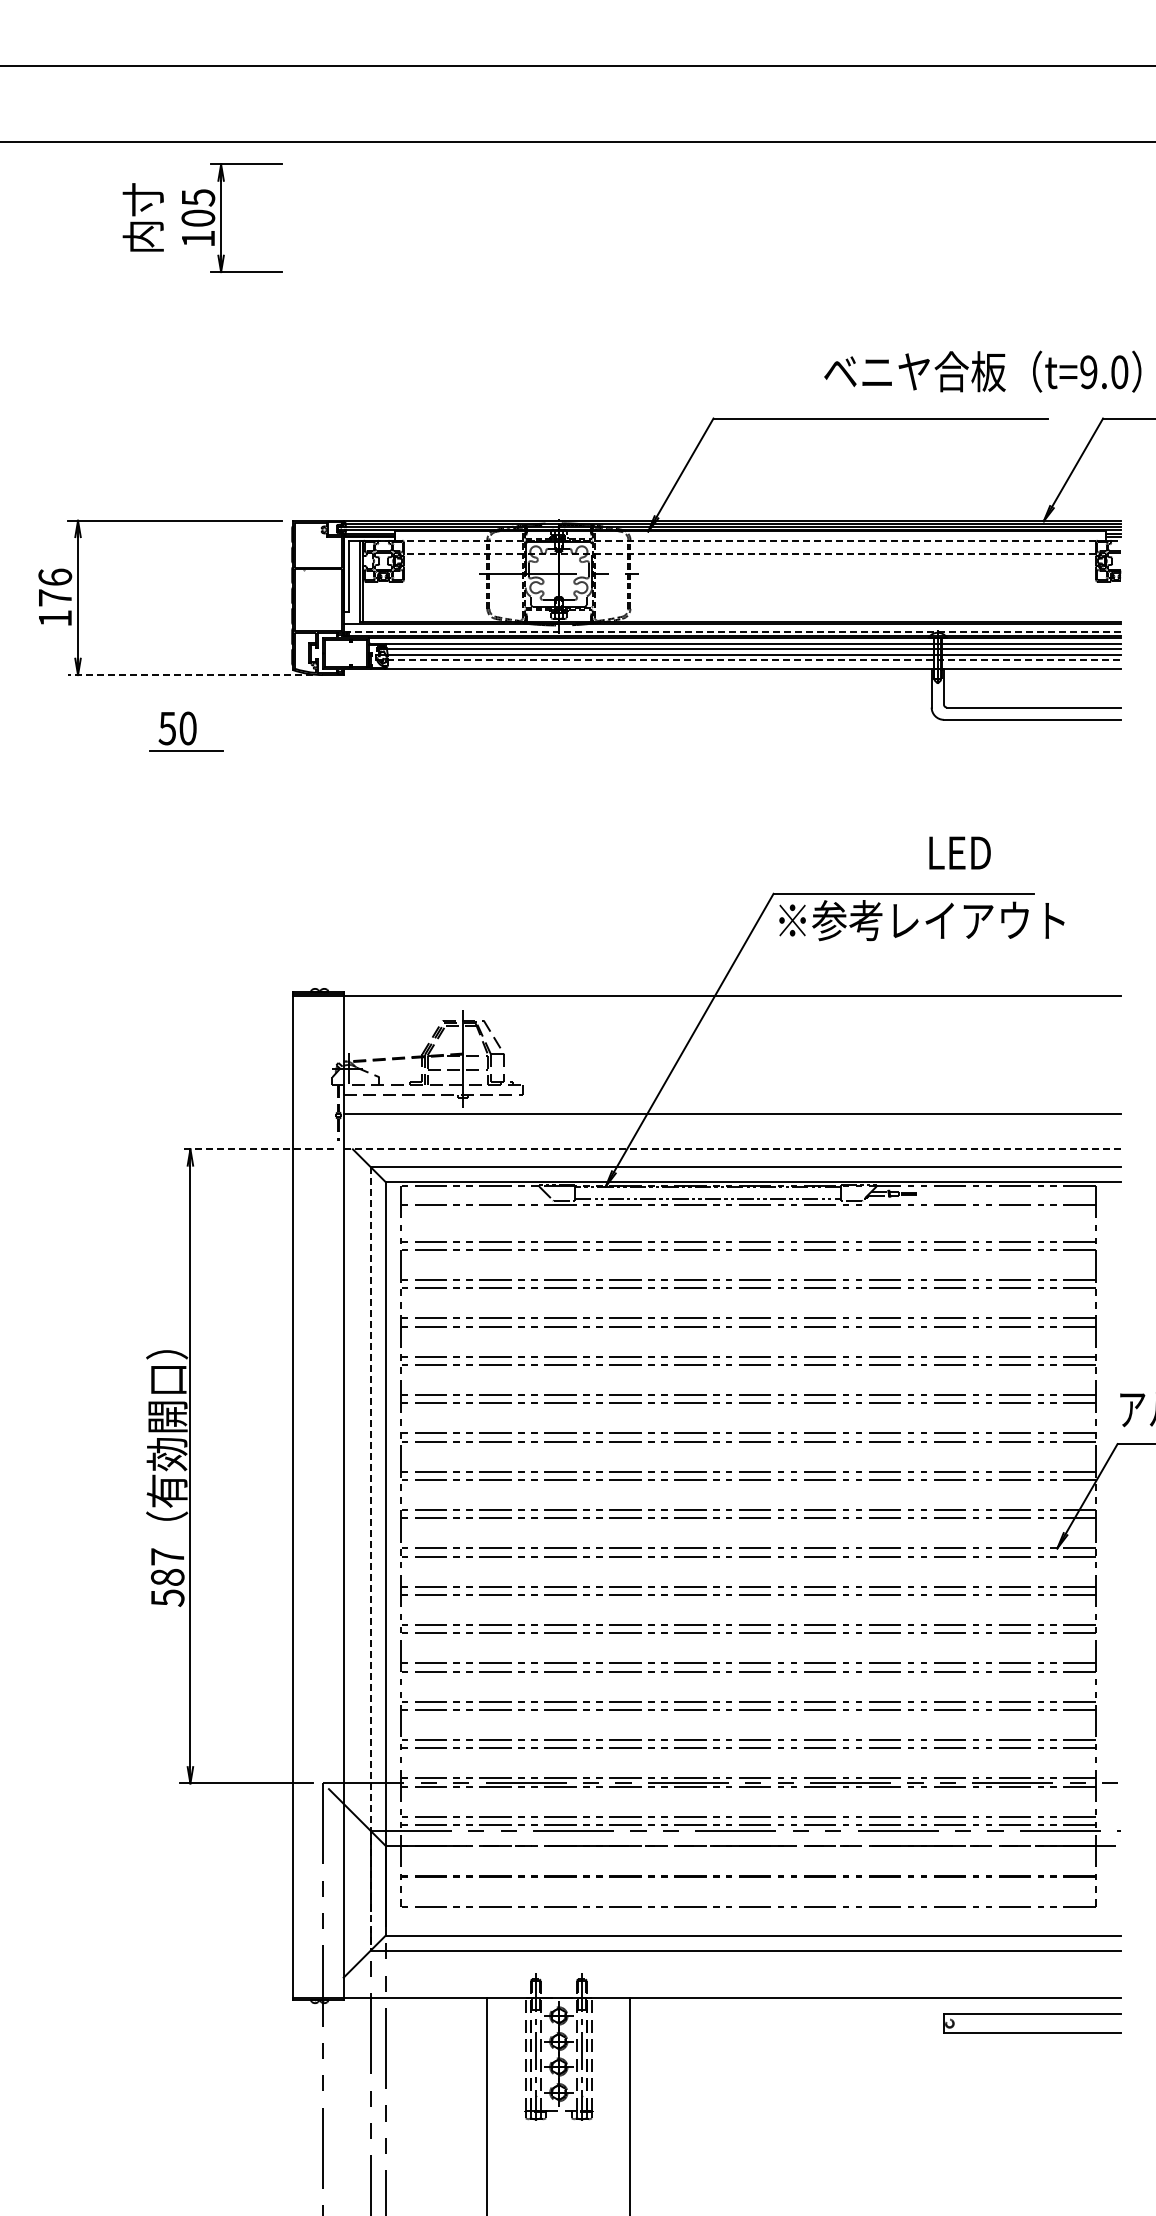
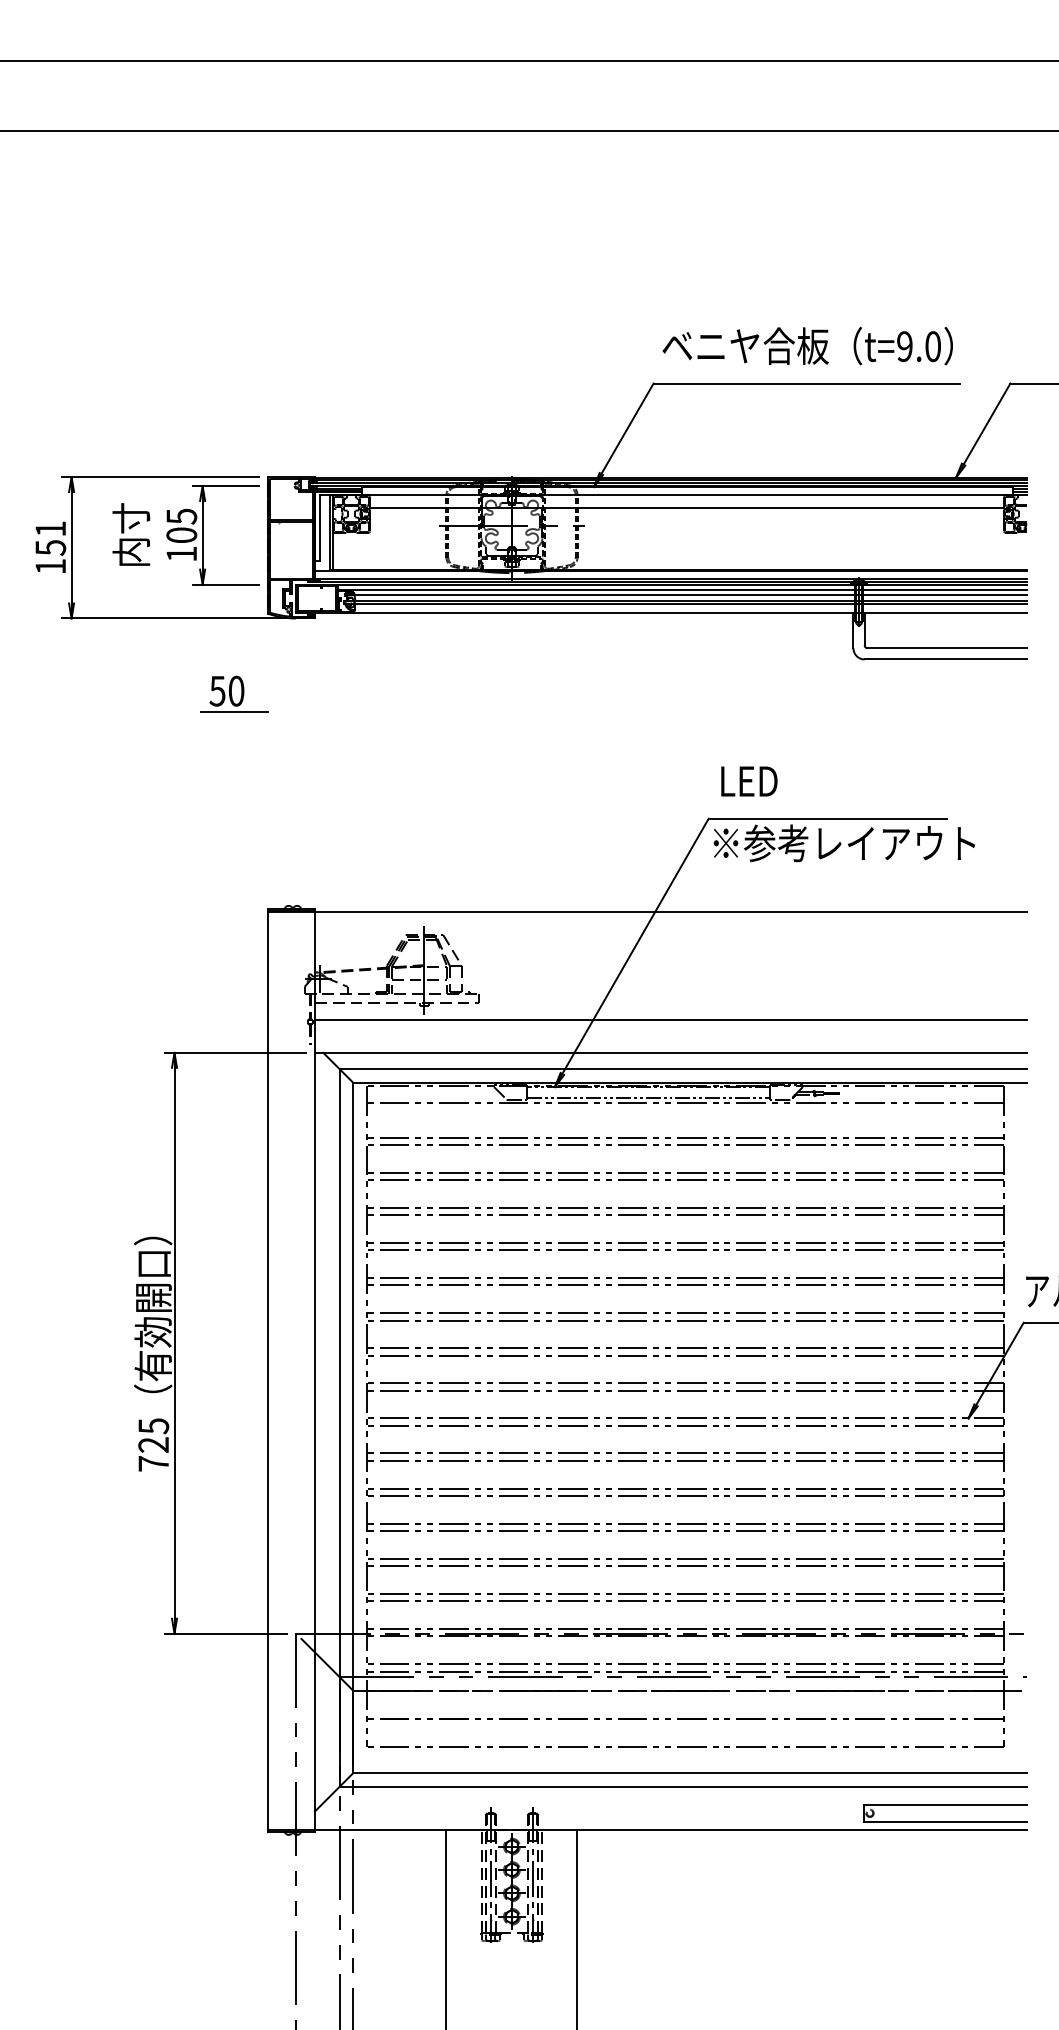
part: (202, 217) -> (185, 534), moved
text: (982, 371) -> (807, 345), moved
line: (742, 540) -> (680, 495), dashed -> solid
line: (750, 554) -> (687, 508), dashed -> solid
text: (55, 587) -> (50, 538), 176 -> 151
line: (732, 631) -> (671, 578), dashed -> solid
line: (748, 659) -> (685, 604), dashed -> solid
line: (189, 675) -> (173, 618), dashed -> solid
part: (186, 731) -> (235, 693), moved
text: (959, 852) -> (748, 780), moved
line: (256, 1149) -> (235, 1053), dashed -> solid
line: (732, 1149) -> (671, 1053), dashed -> solid
line: (370, 1558) -> (339, 1427), dashed -> solid
text: (167, 1577) -> (153, 1445), 587 -> 725
part: (1032, 2014) -> (945, 1804), moved

